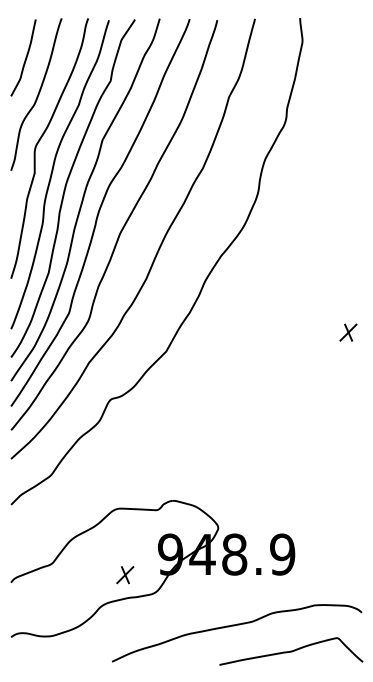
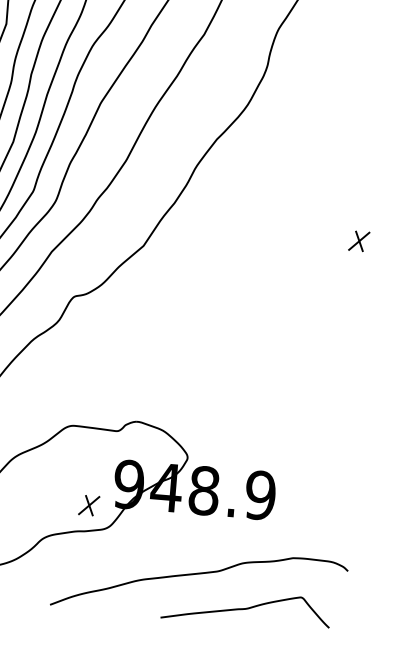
part: (125, 575) -> (89, 506), moved
curve: (291, 651) -> (246, 608), moved

